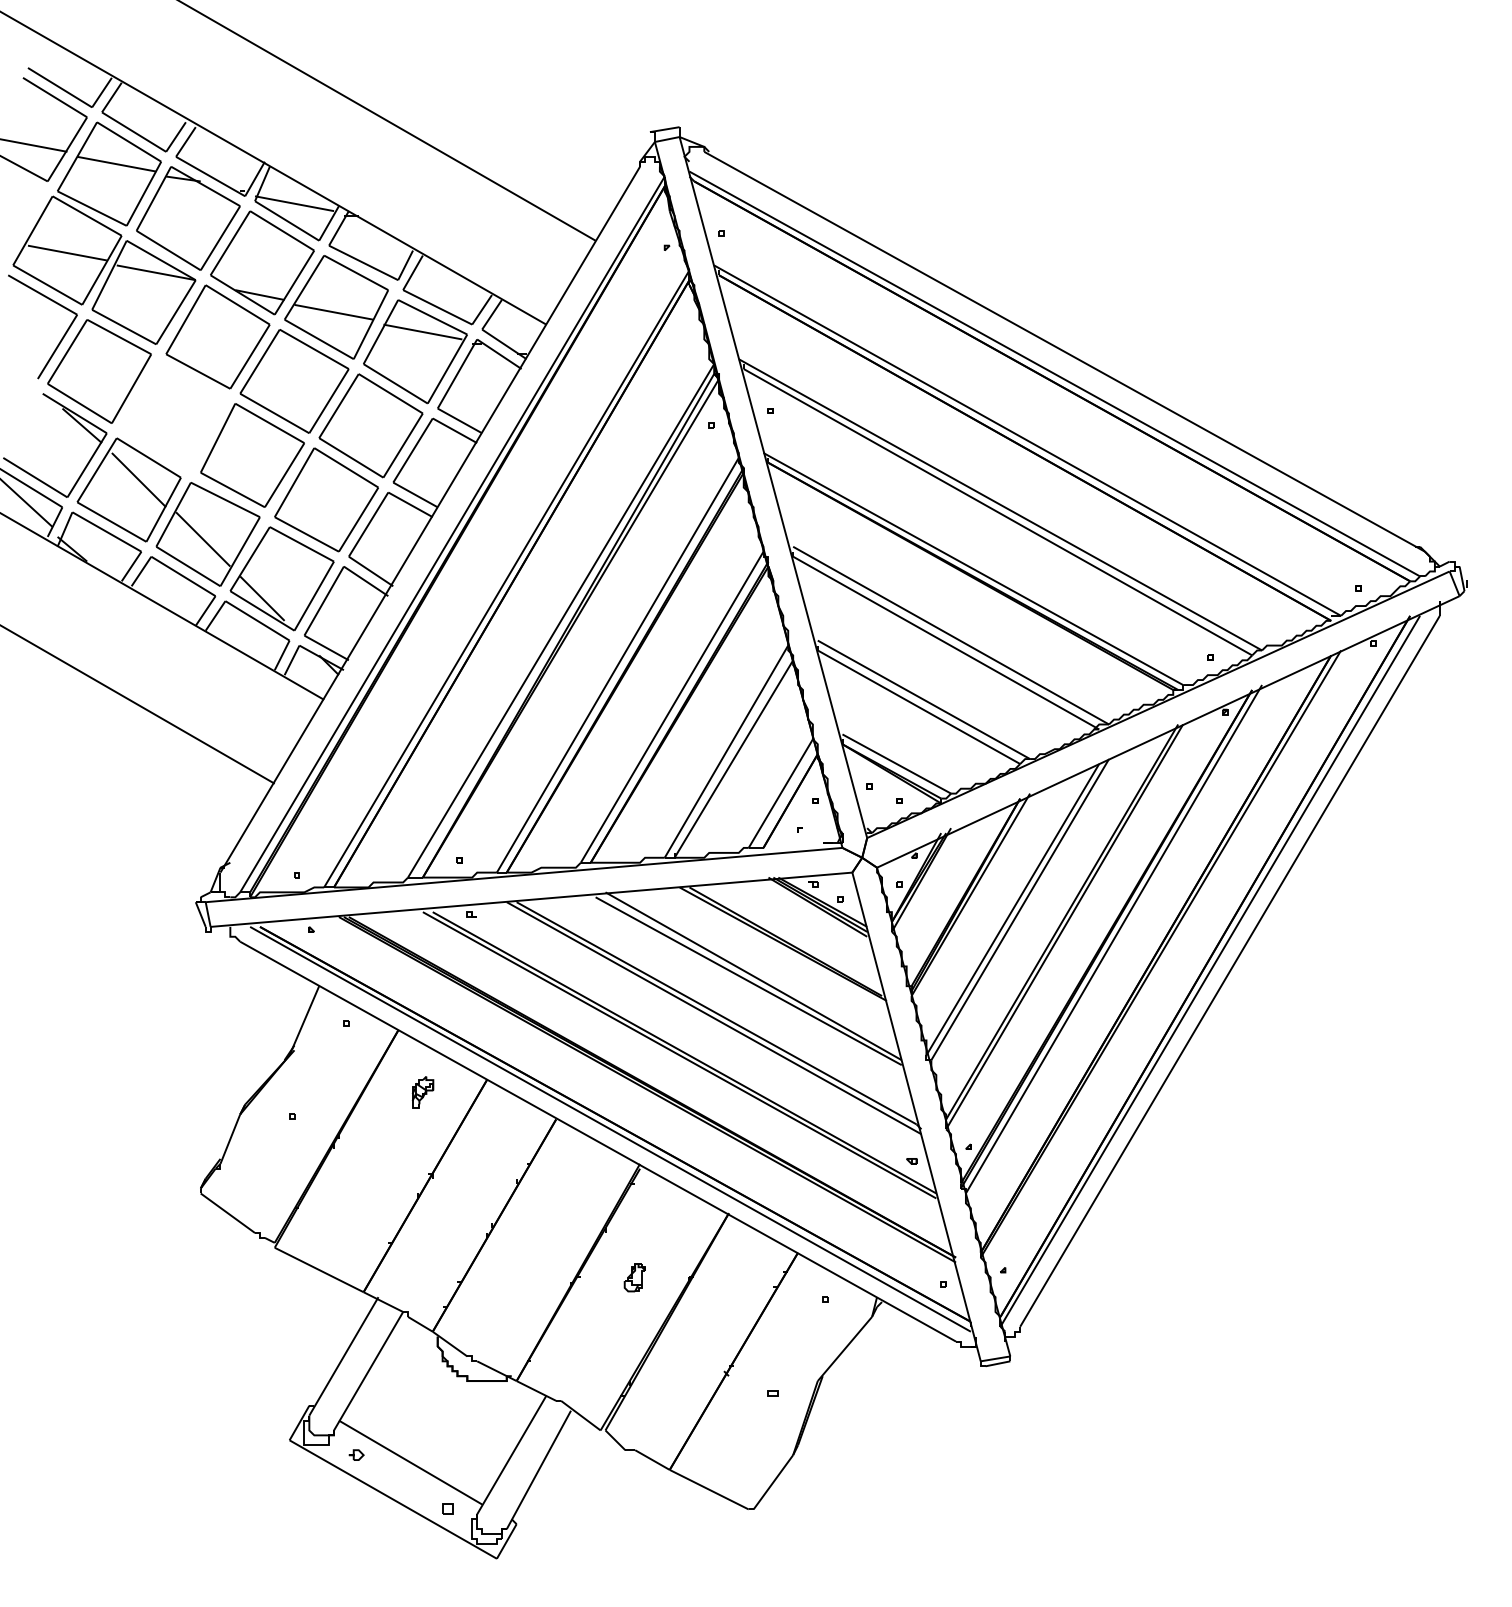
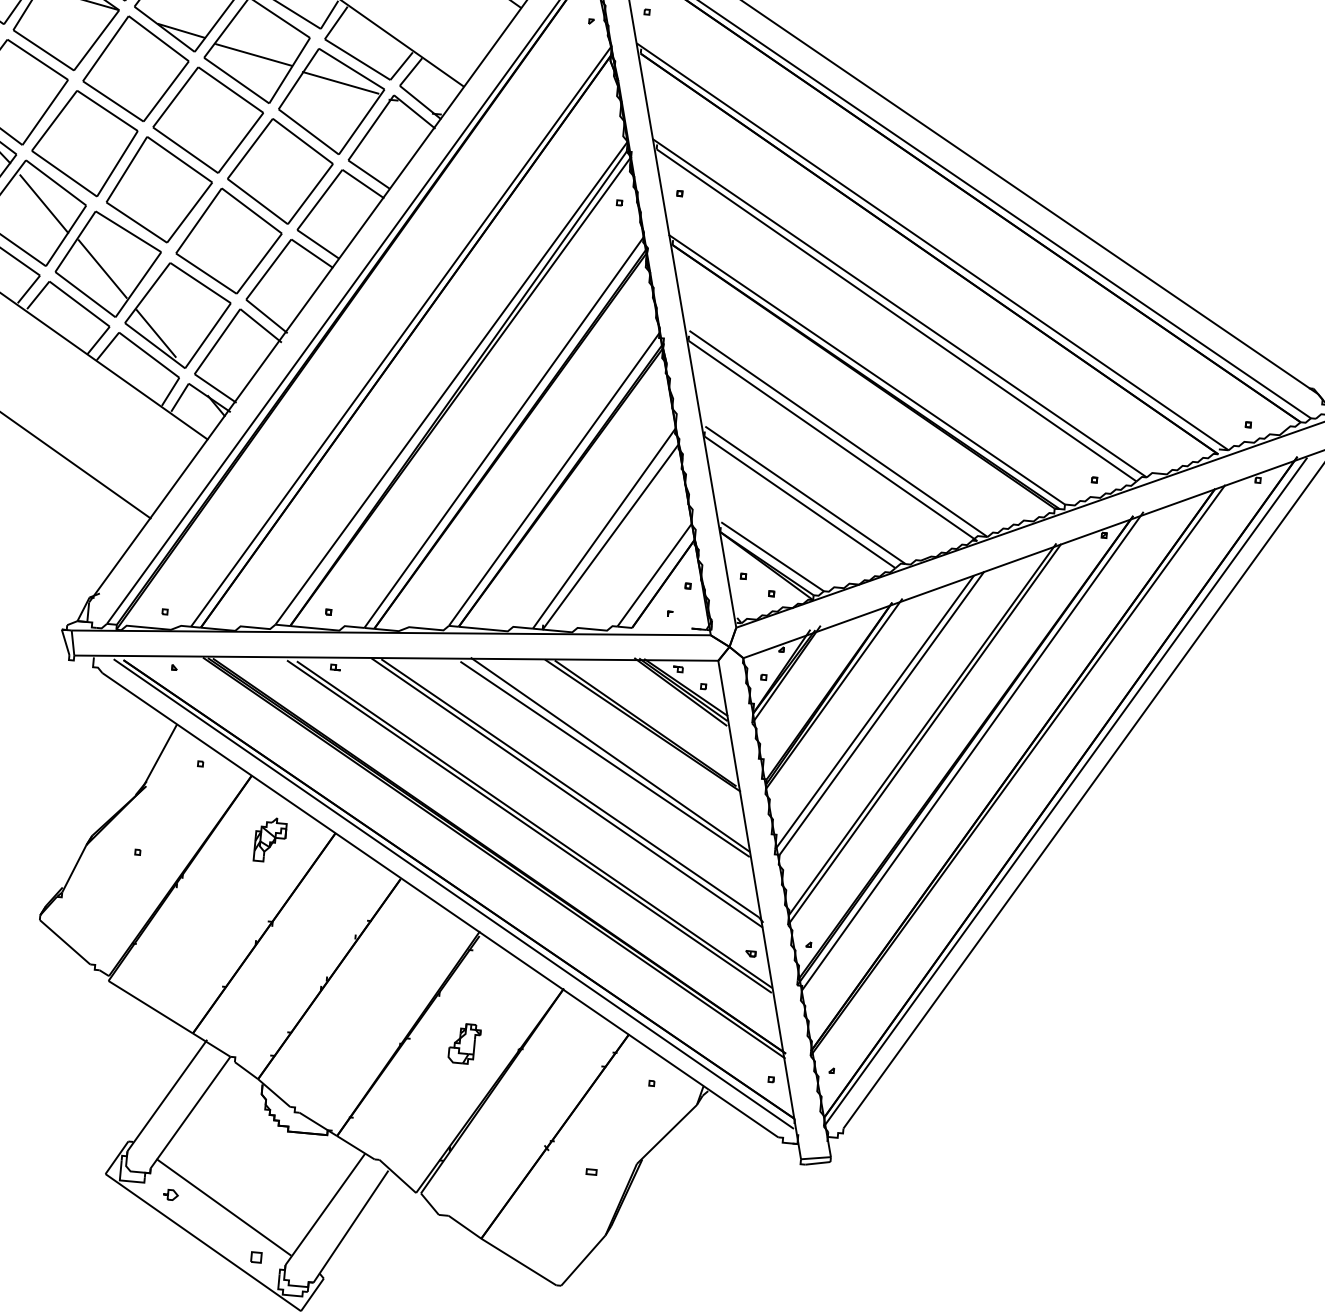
part: (173, 415) -> (84, 142), added
part: (422, 1091) -> (270, 839), size x1.43
part: (634, 1277) -> (463, 1043), size x1.43

